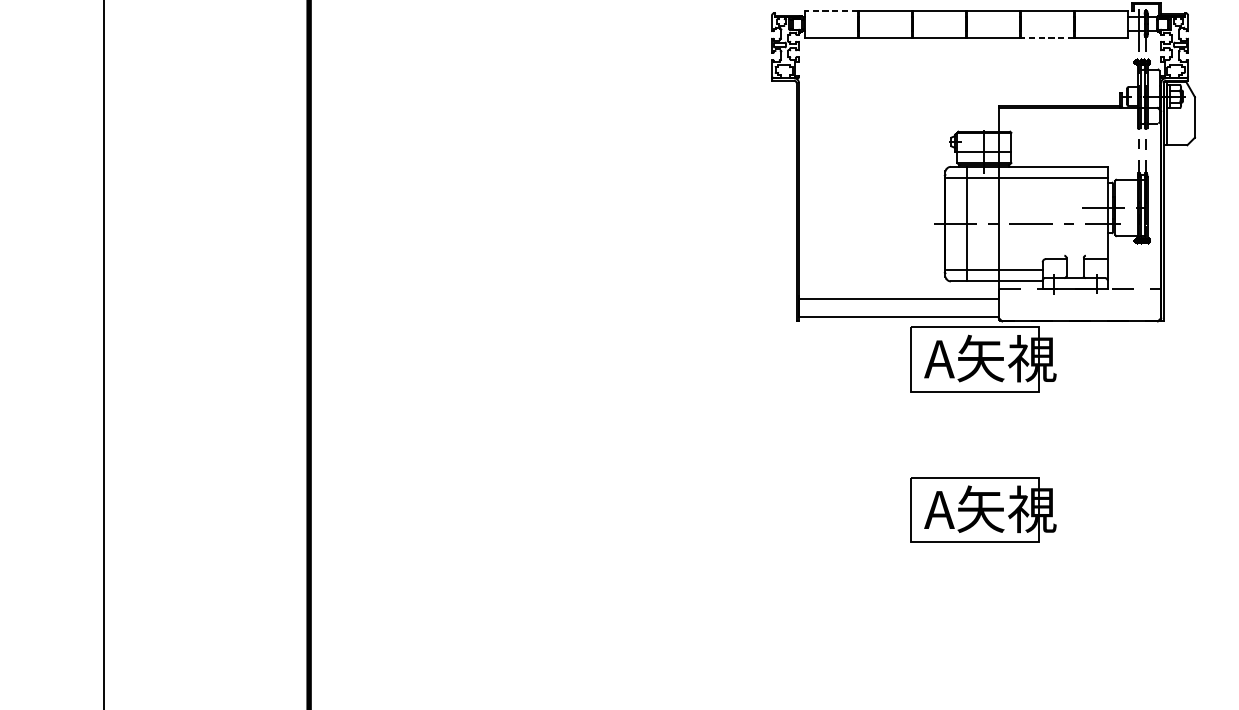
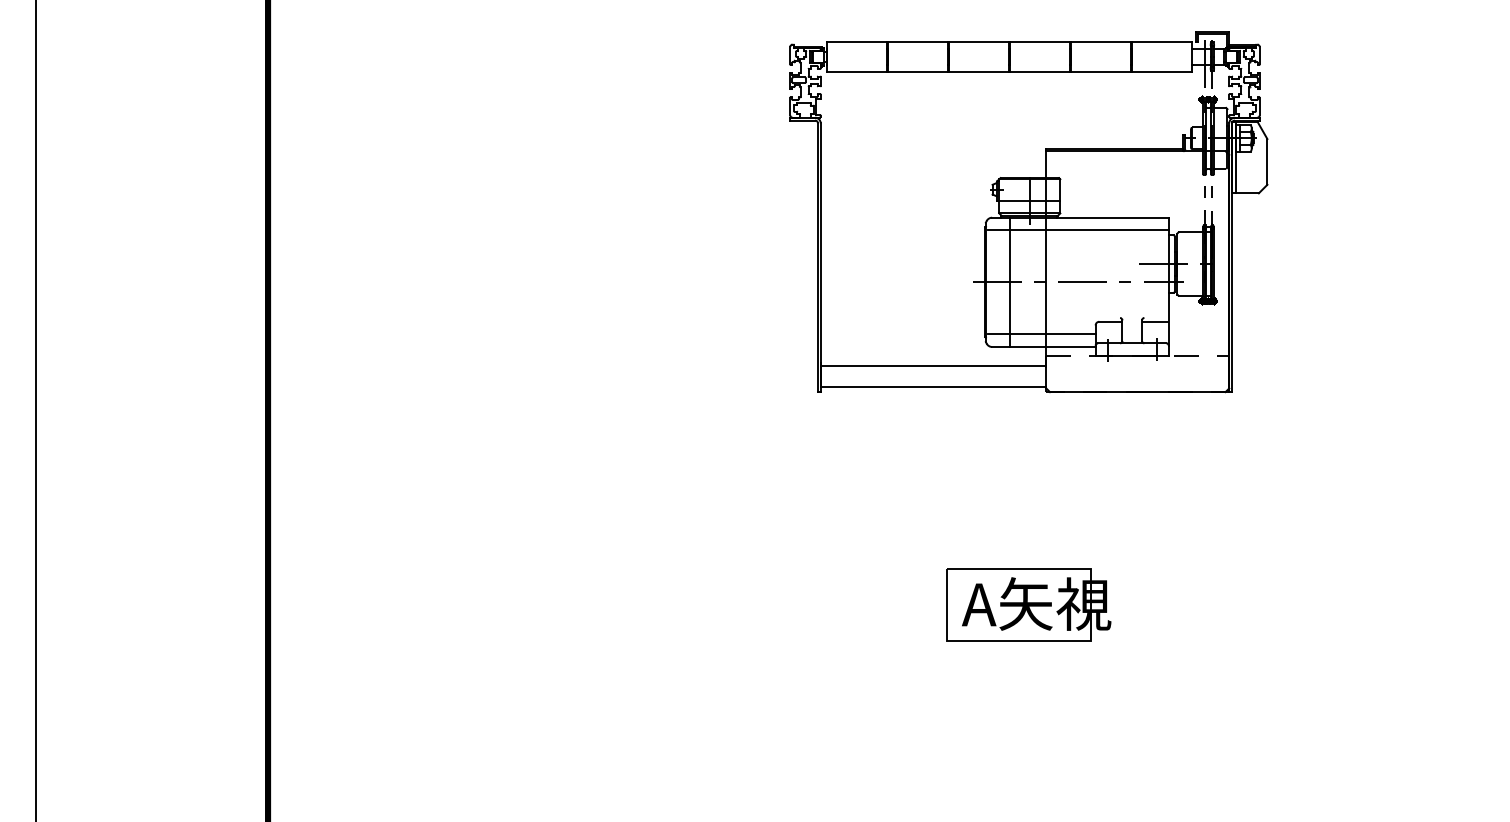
line: (831, 10) -> (857, 41), dashed -> solid
line: (1047, 38) -> (1101, 72), dashed -> solid
part: (983, 359) -> (1028, 434), removed

